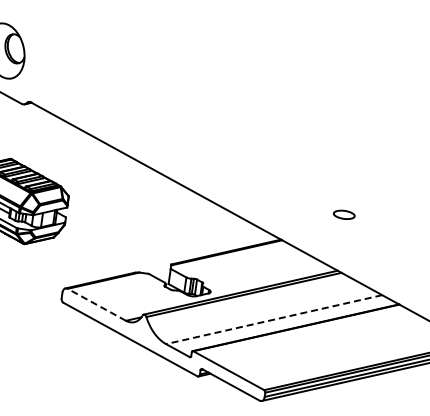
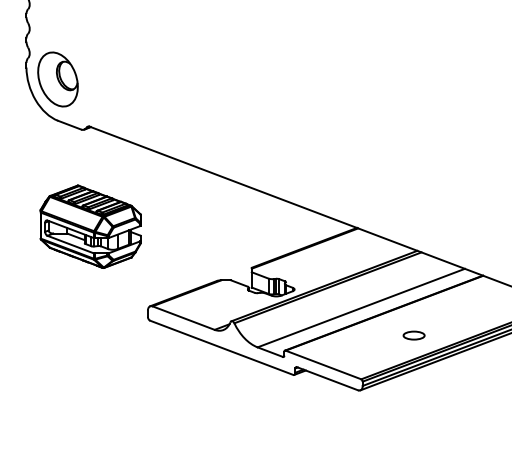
part: (343, 214) -> (413, 335), moved
line: (96, 304) -> (183, 317), dashed -> solid
line: (274, 320) -> (361, 308), dashed -> solid

